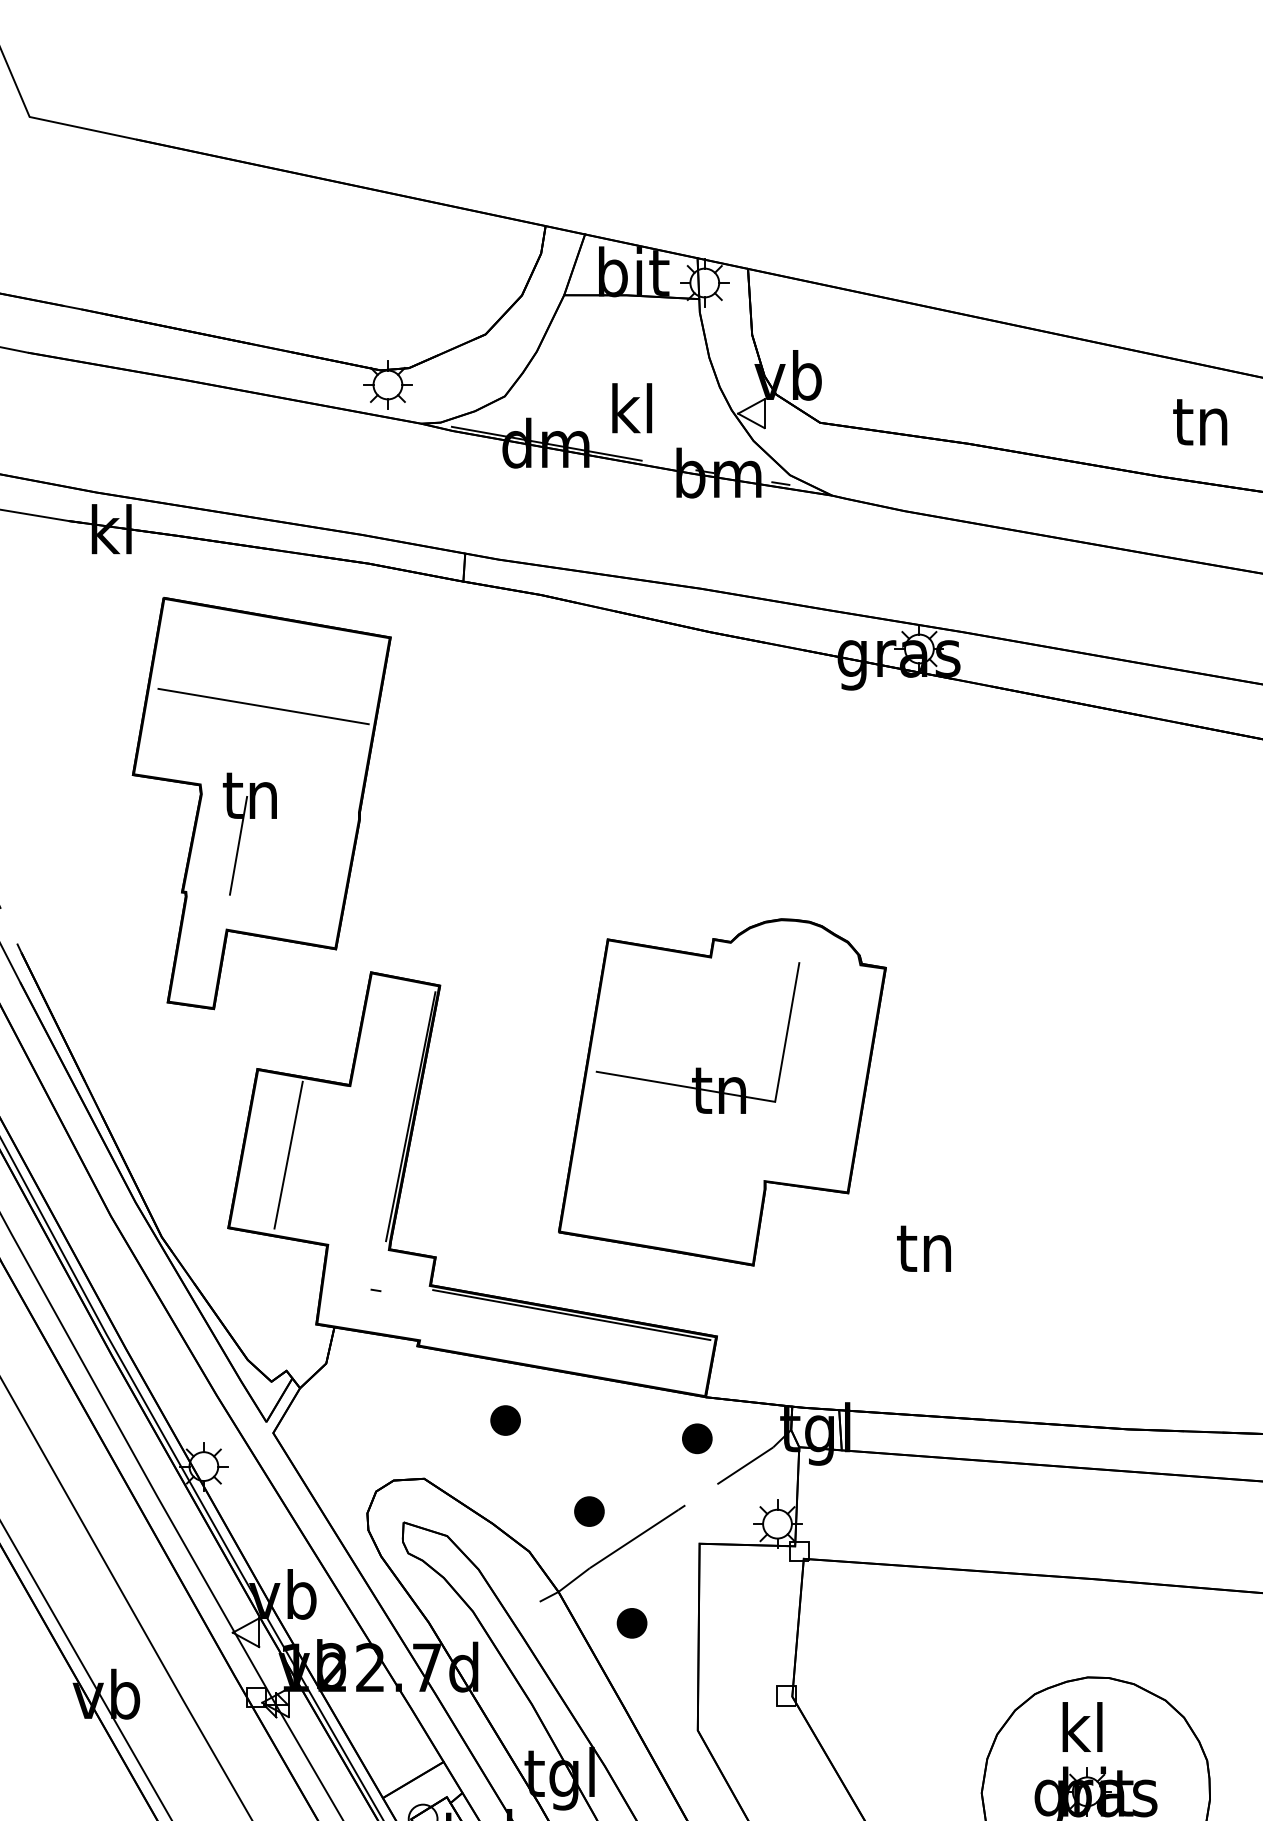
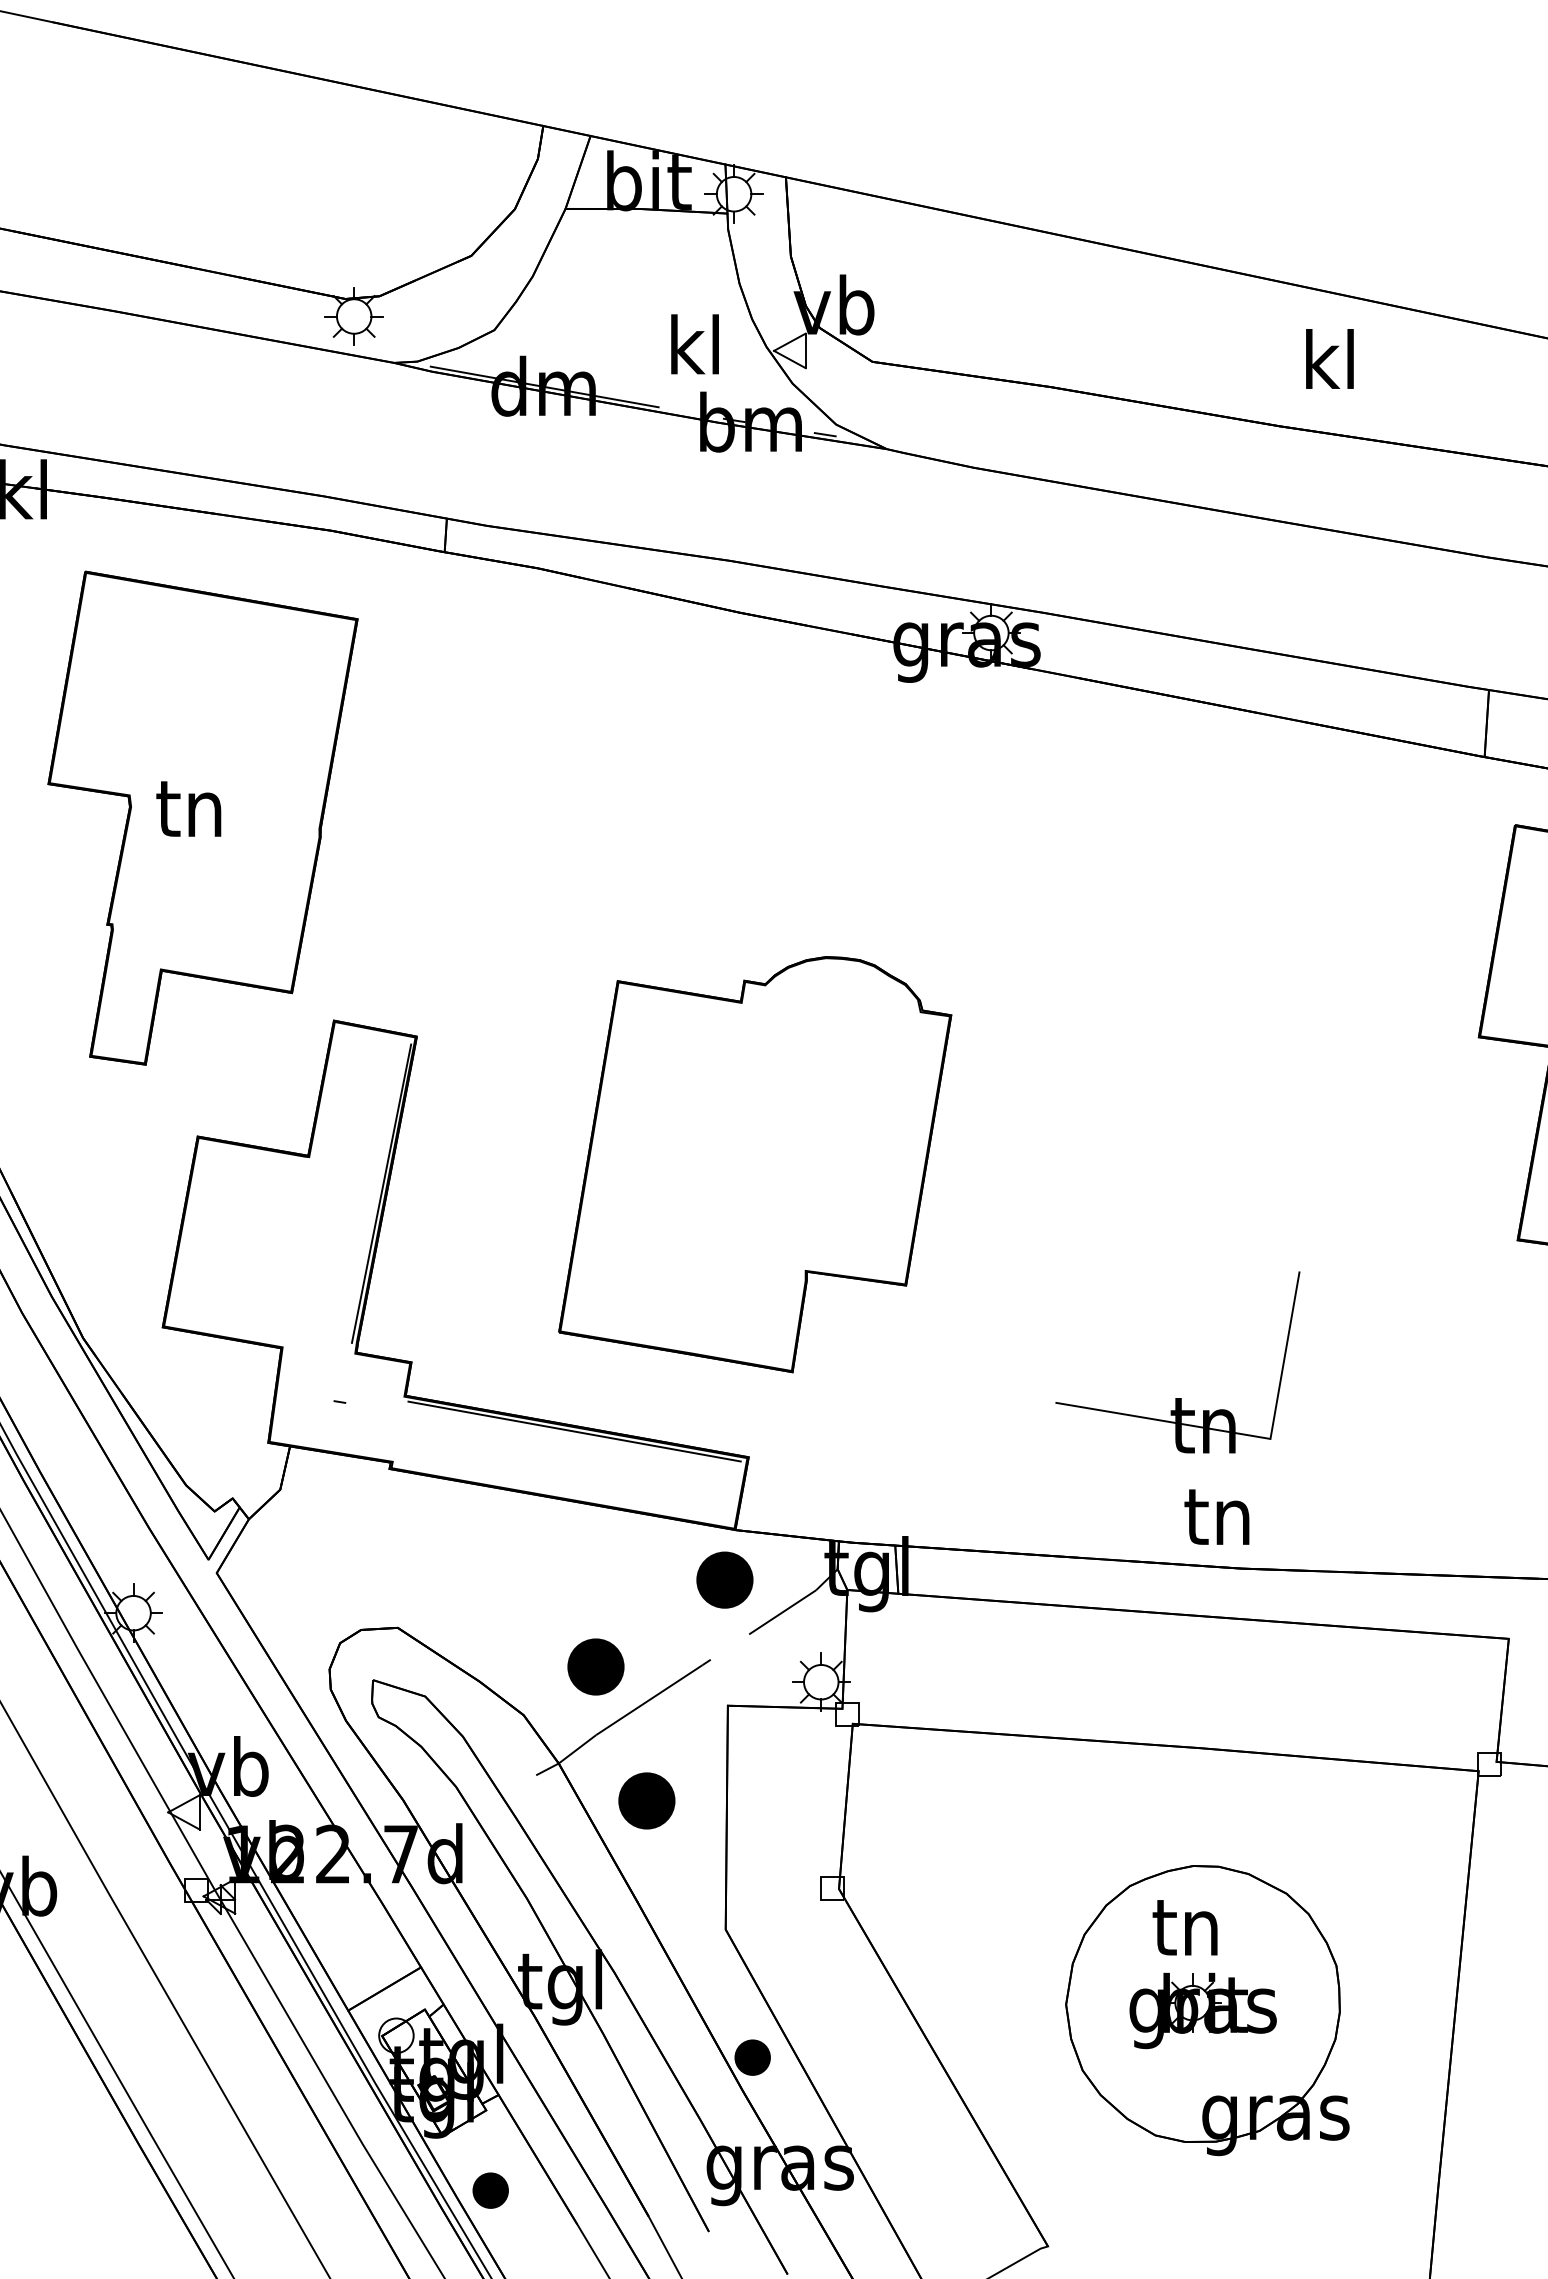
text: (631, 408) -> (694, 344), moved
text: (1199, 420) -> (1327, 358), tn -> kl
line: (263, 706) -> (205, 701), removed
line: (238, 845) -> (174, 868), removed
part: (697, 1068) -> (1177, 1398), moved
line: (288, 1154) -> (235, 1239), removed
text: (923, 1248) -> (1216, 1516), moved
part: (505, 1420) -> (495, 1557), removed
part: (697, 1438) -> (725, 1579), size x1.6
part: (589, 1511) -> (595, 1667), size x1.6
part: (631, 1623) -> (646, 1801), size x1.6
text: (1080, 1727) -> (1184, 1925), kl -> tn

